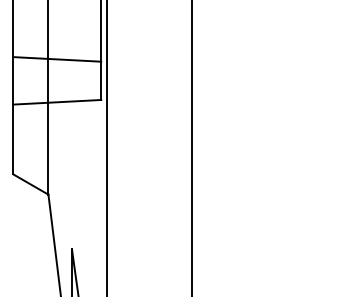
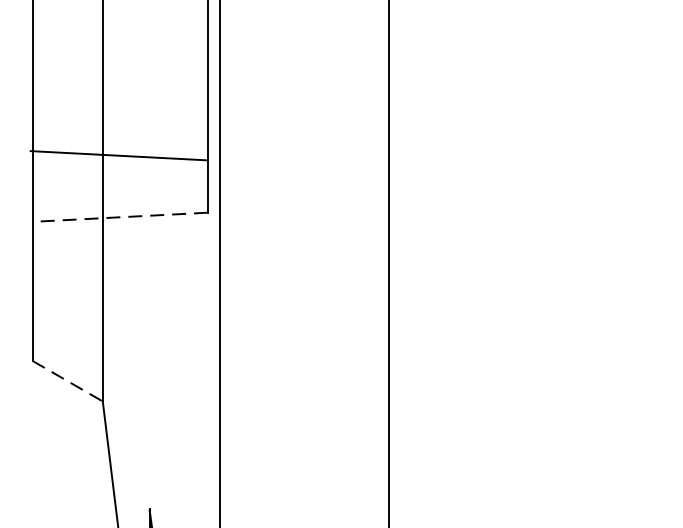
line: (57, 59) -> (118, 155), moved
line: (56, 102) -> (118, 217), solid -> dashed
line: (31, 184) -> (68, 381), solid -> dashed

